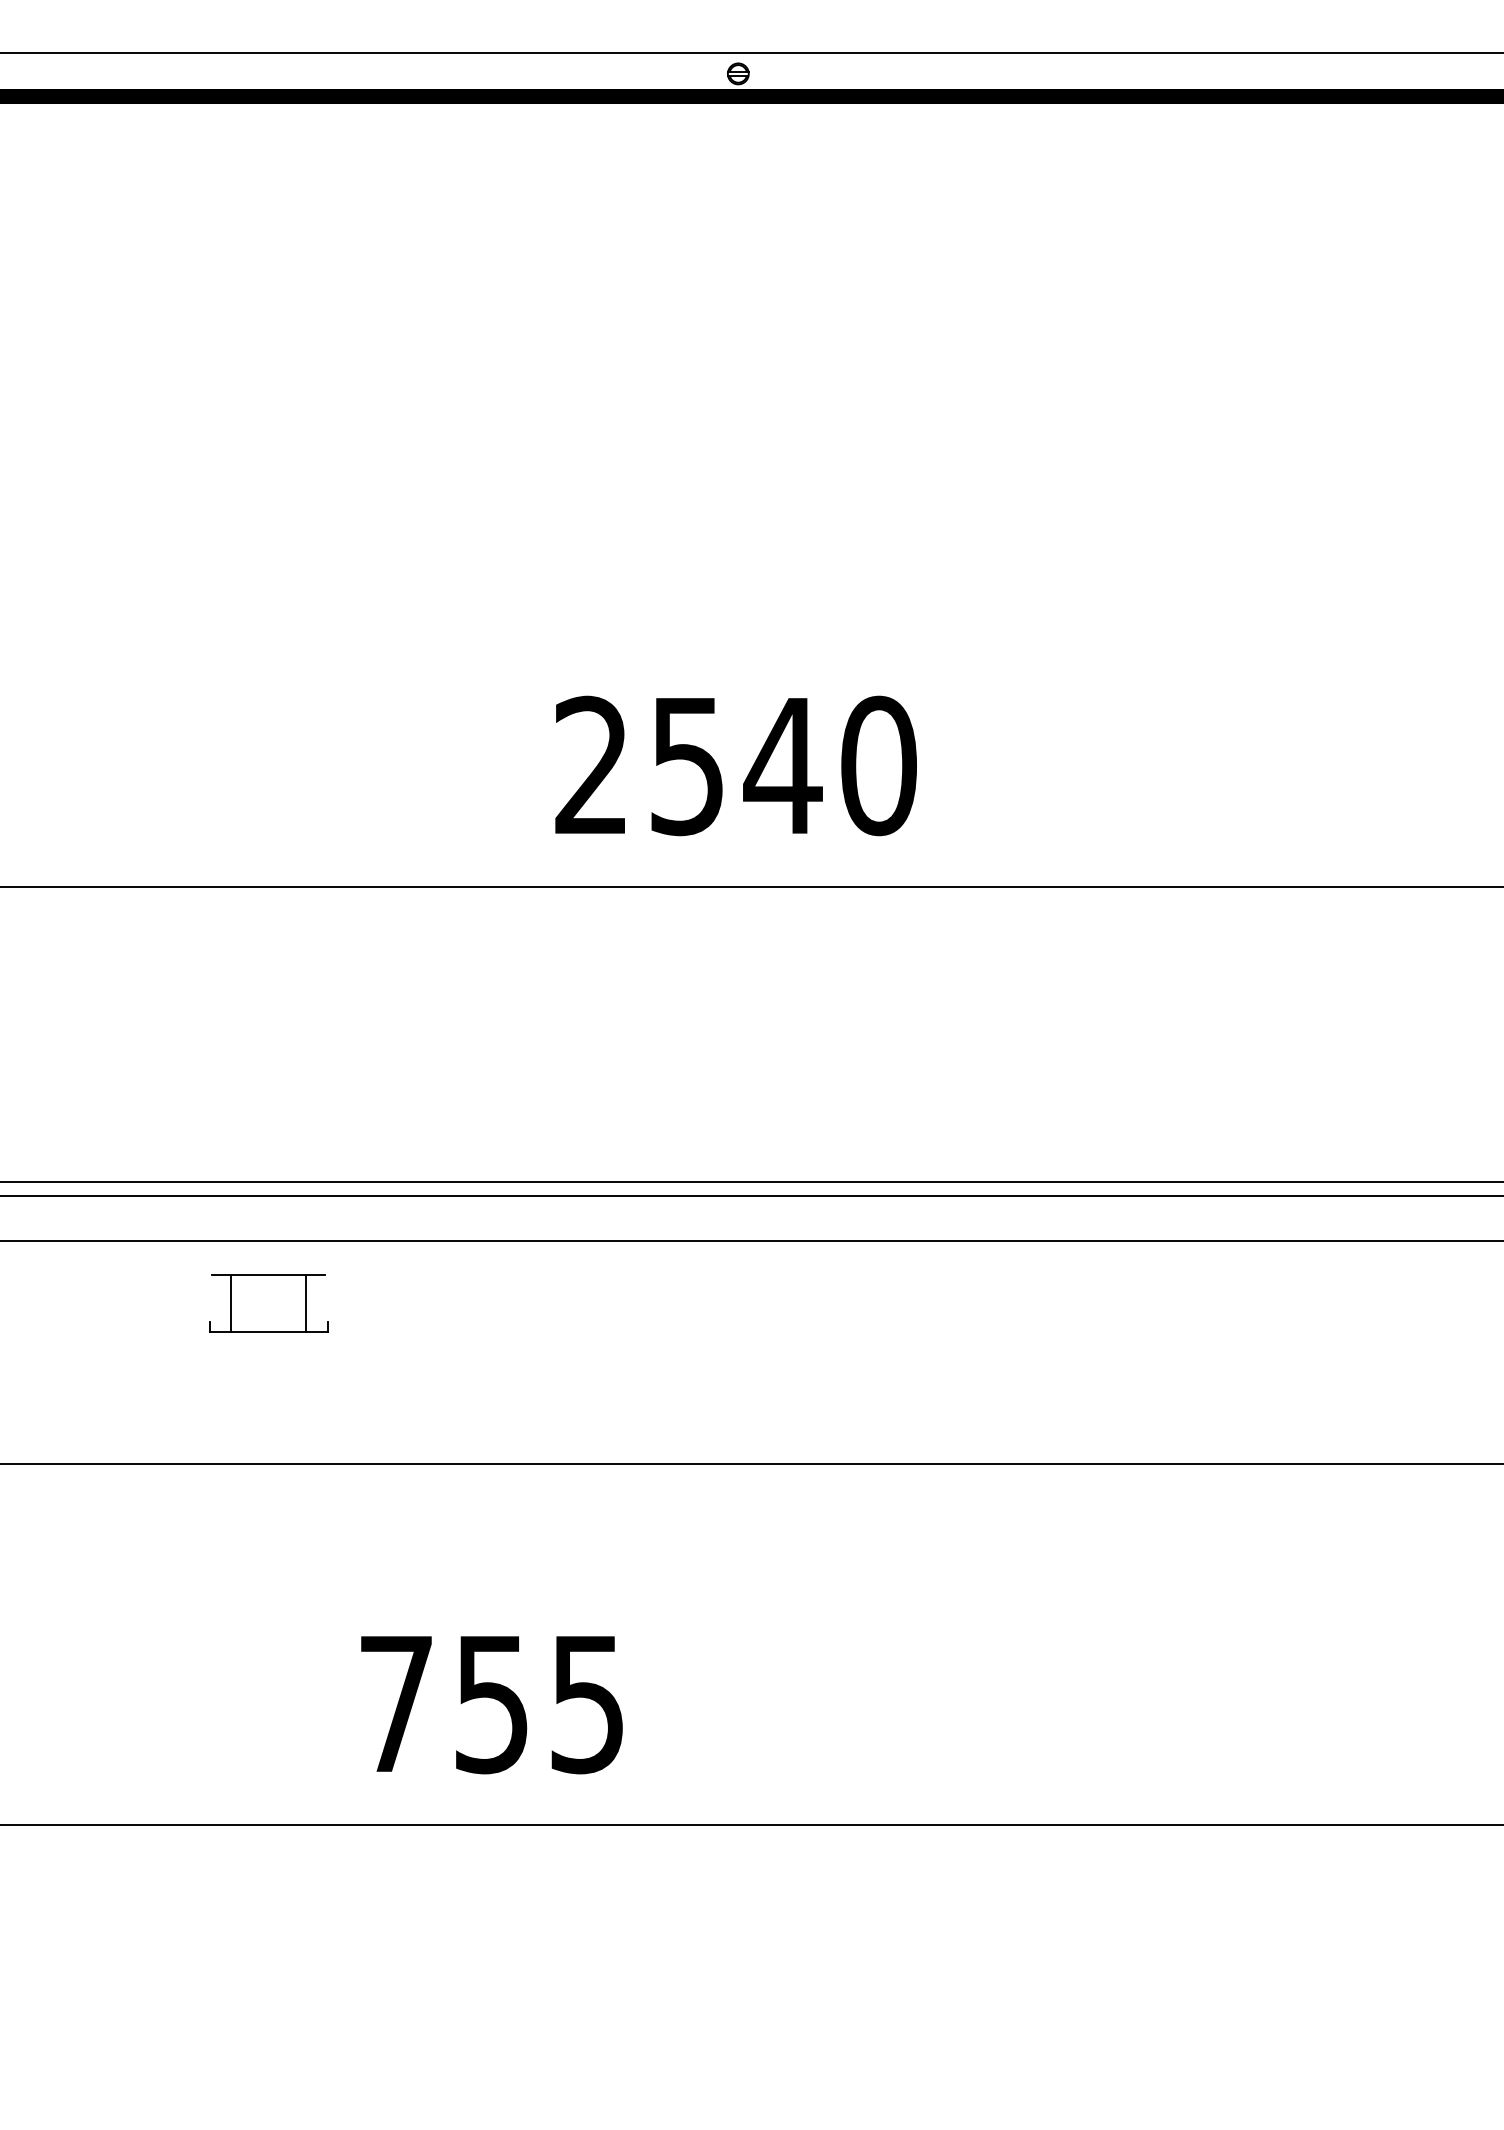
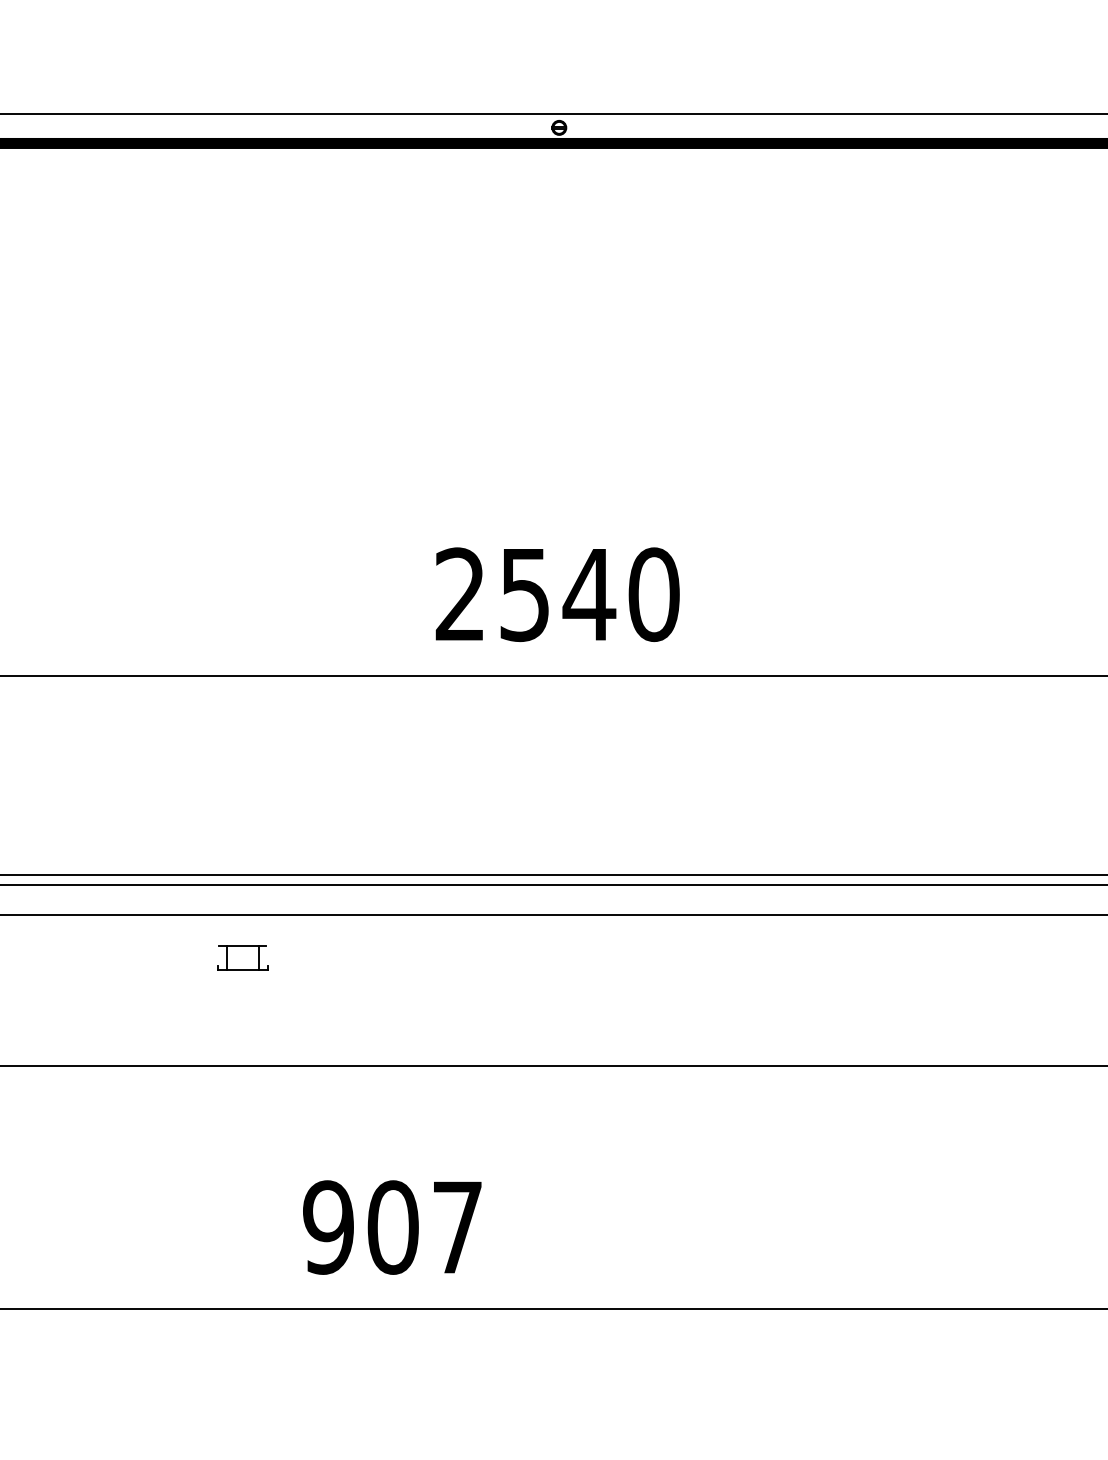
part: (268, 1303) -> (242, 957), size x0.62
text: (491, 1703) -> (392, 1227), 755 -> 907

